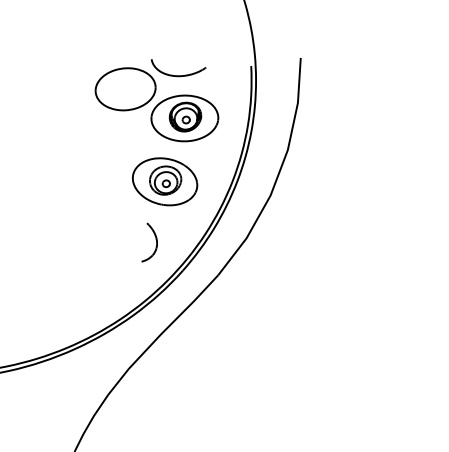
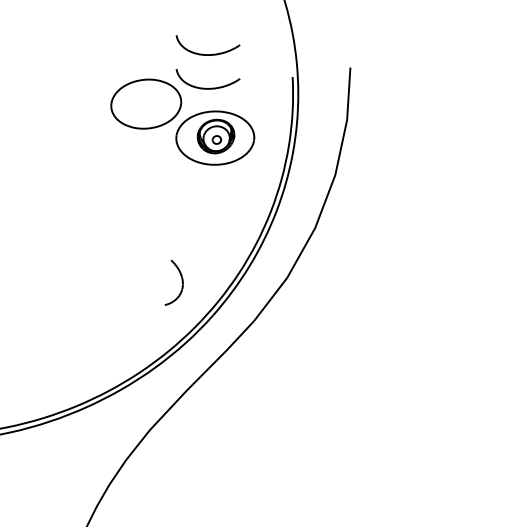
part: (178, 46) -> (207, 54), added
part: (165, 181) -> (192, 211), removed

